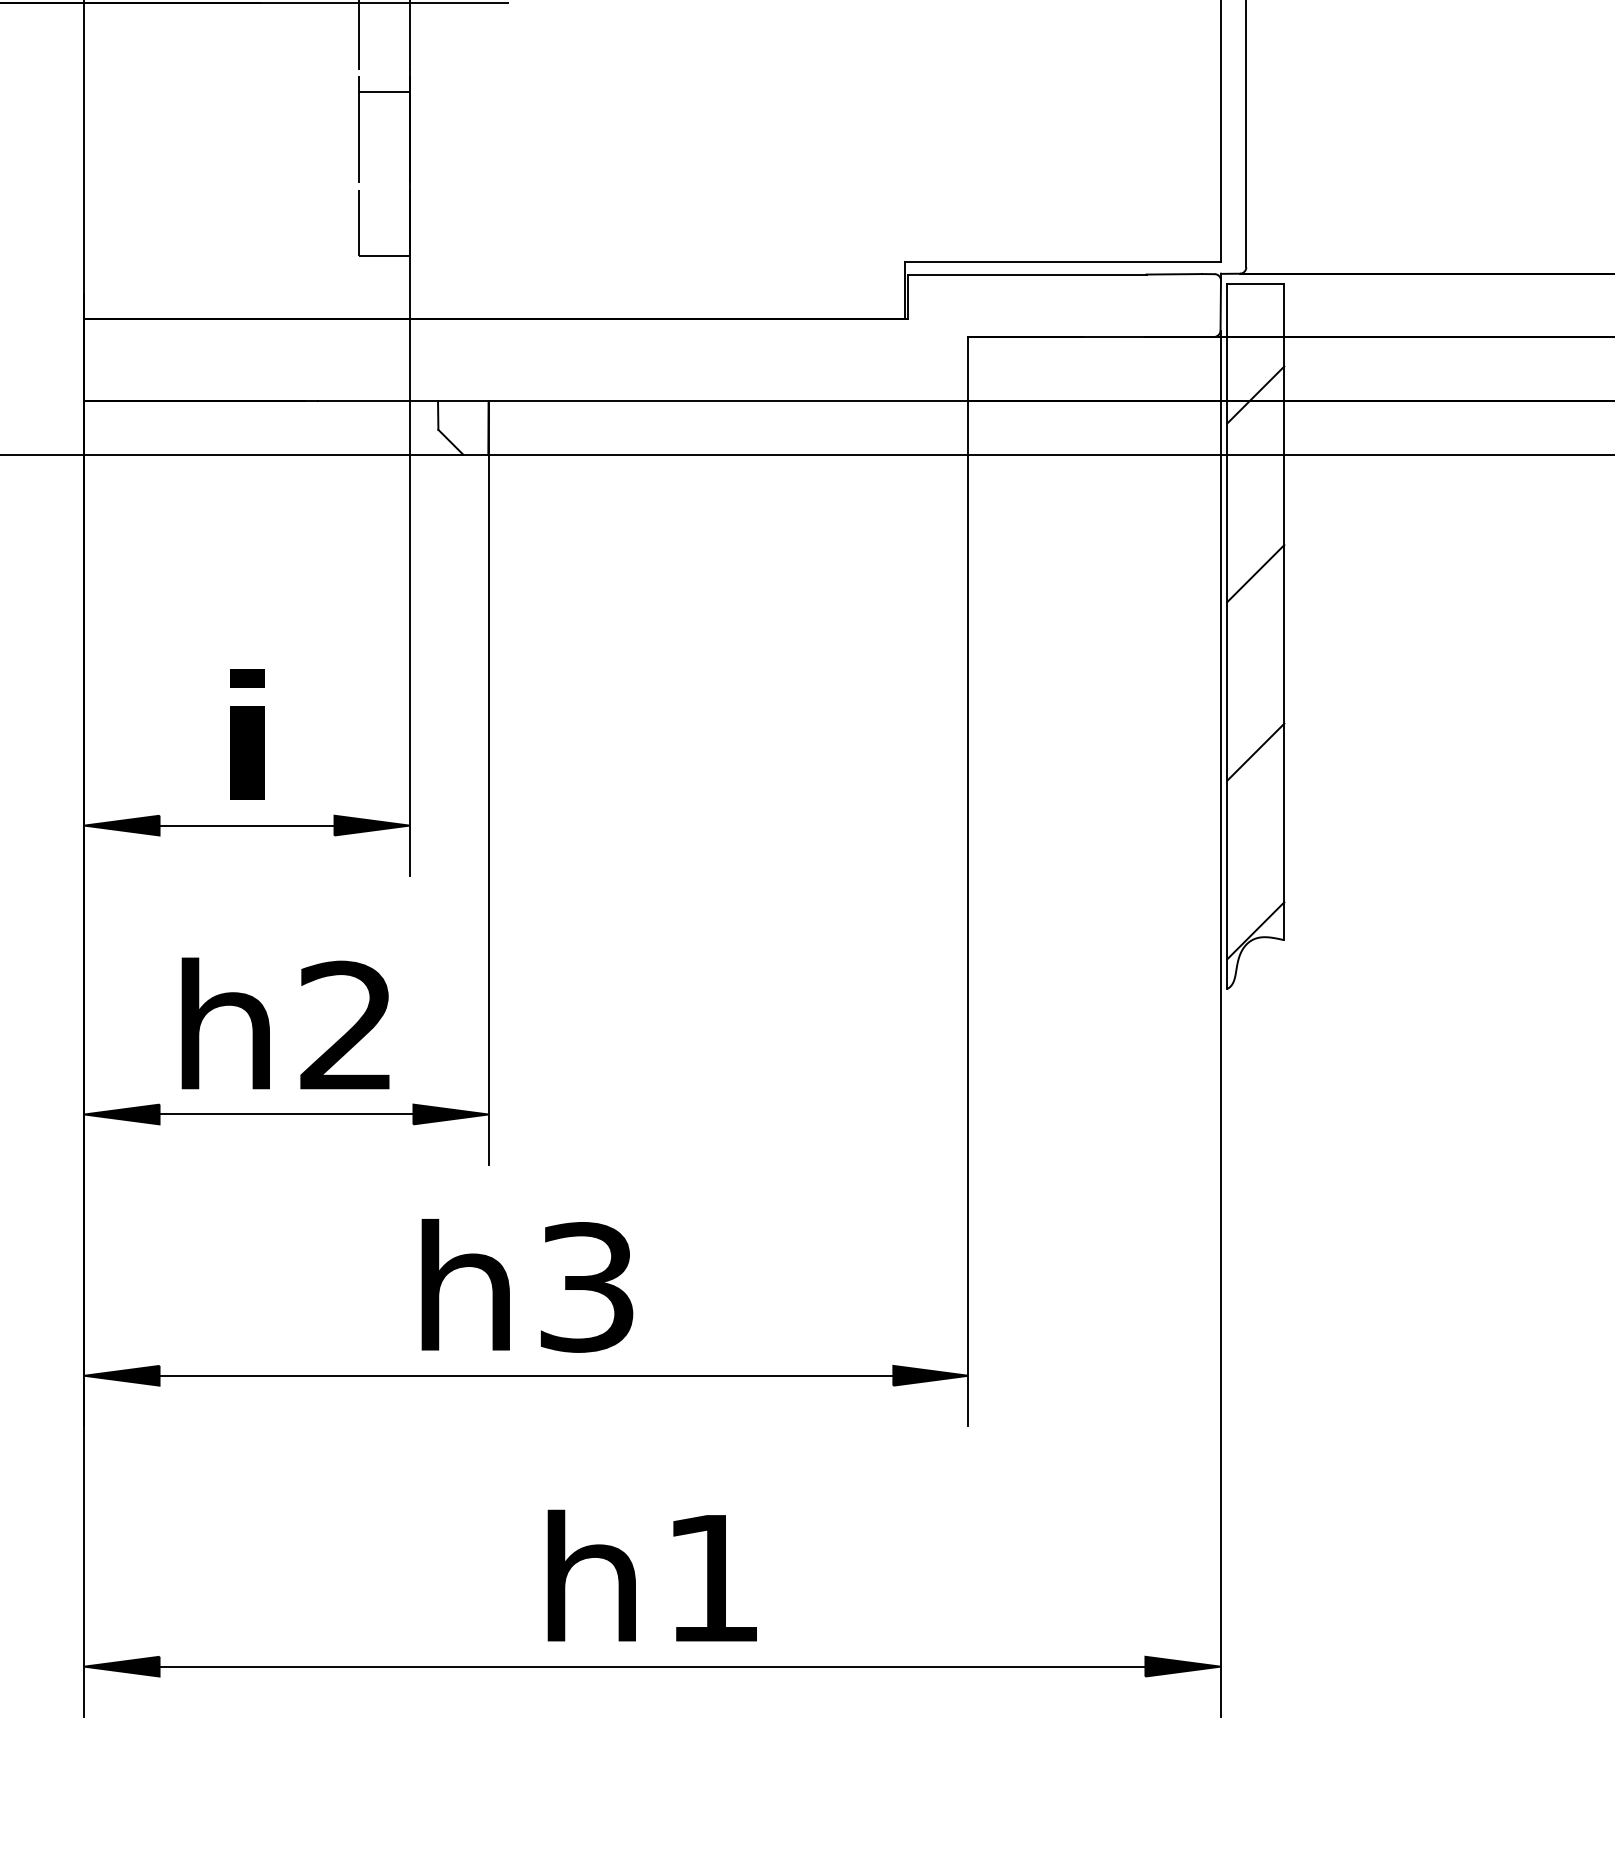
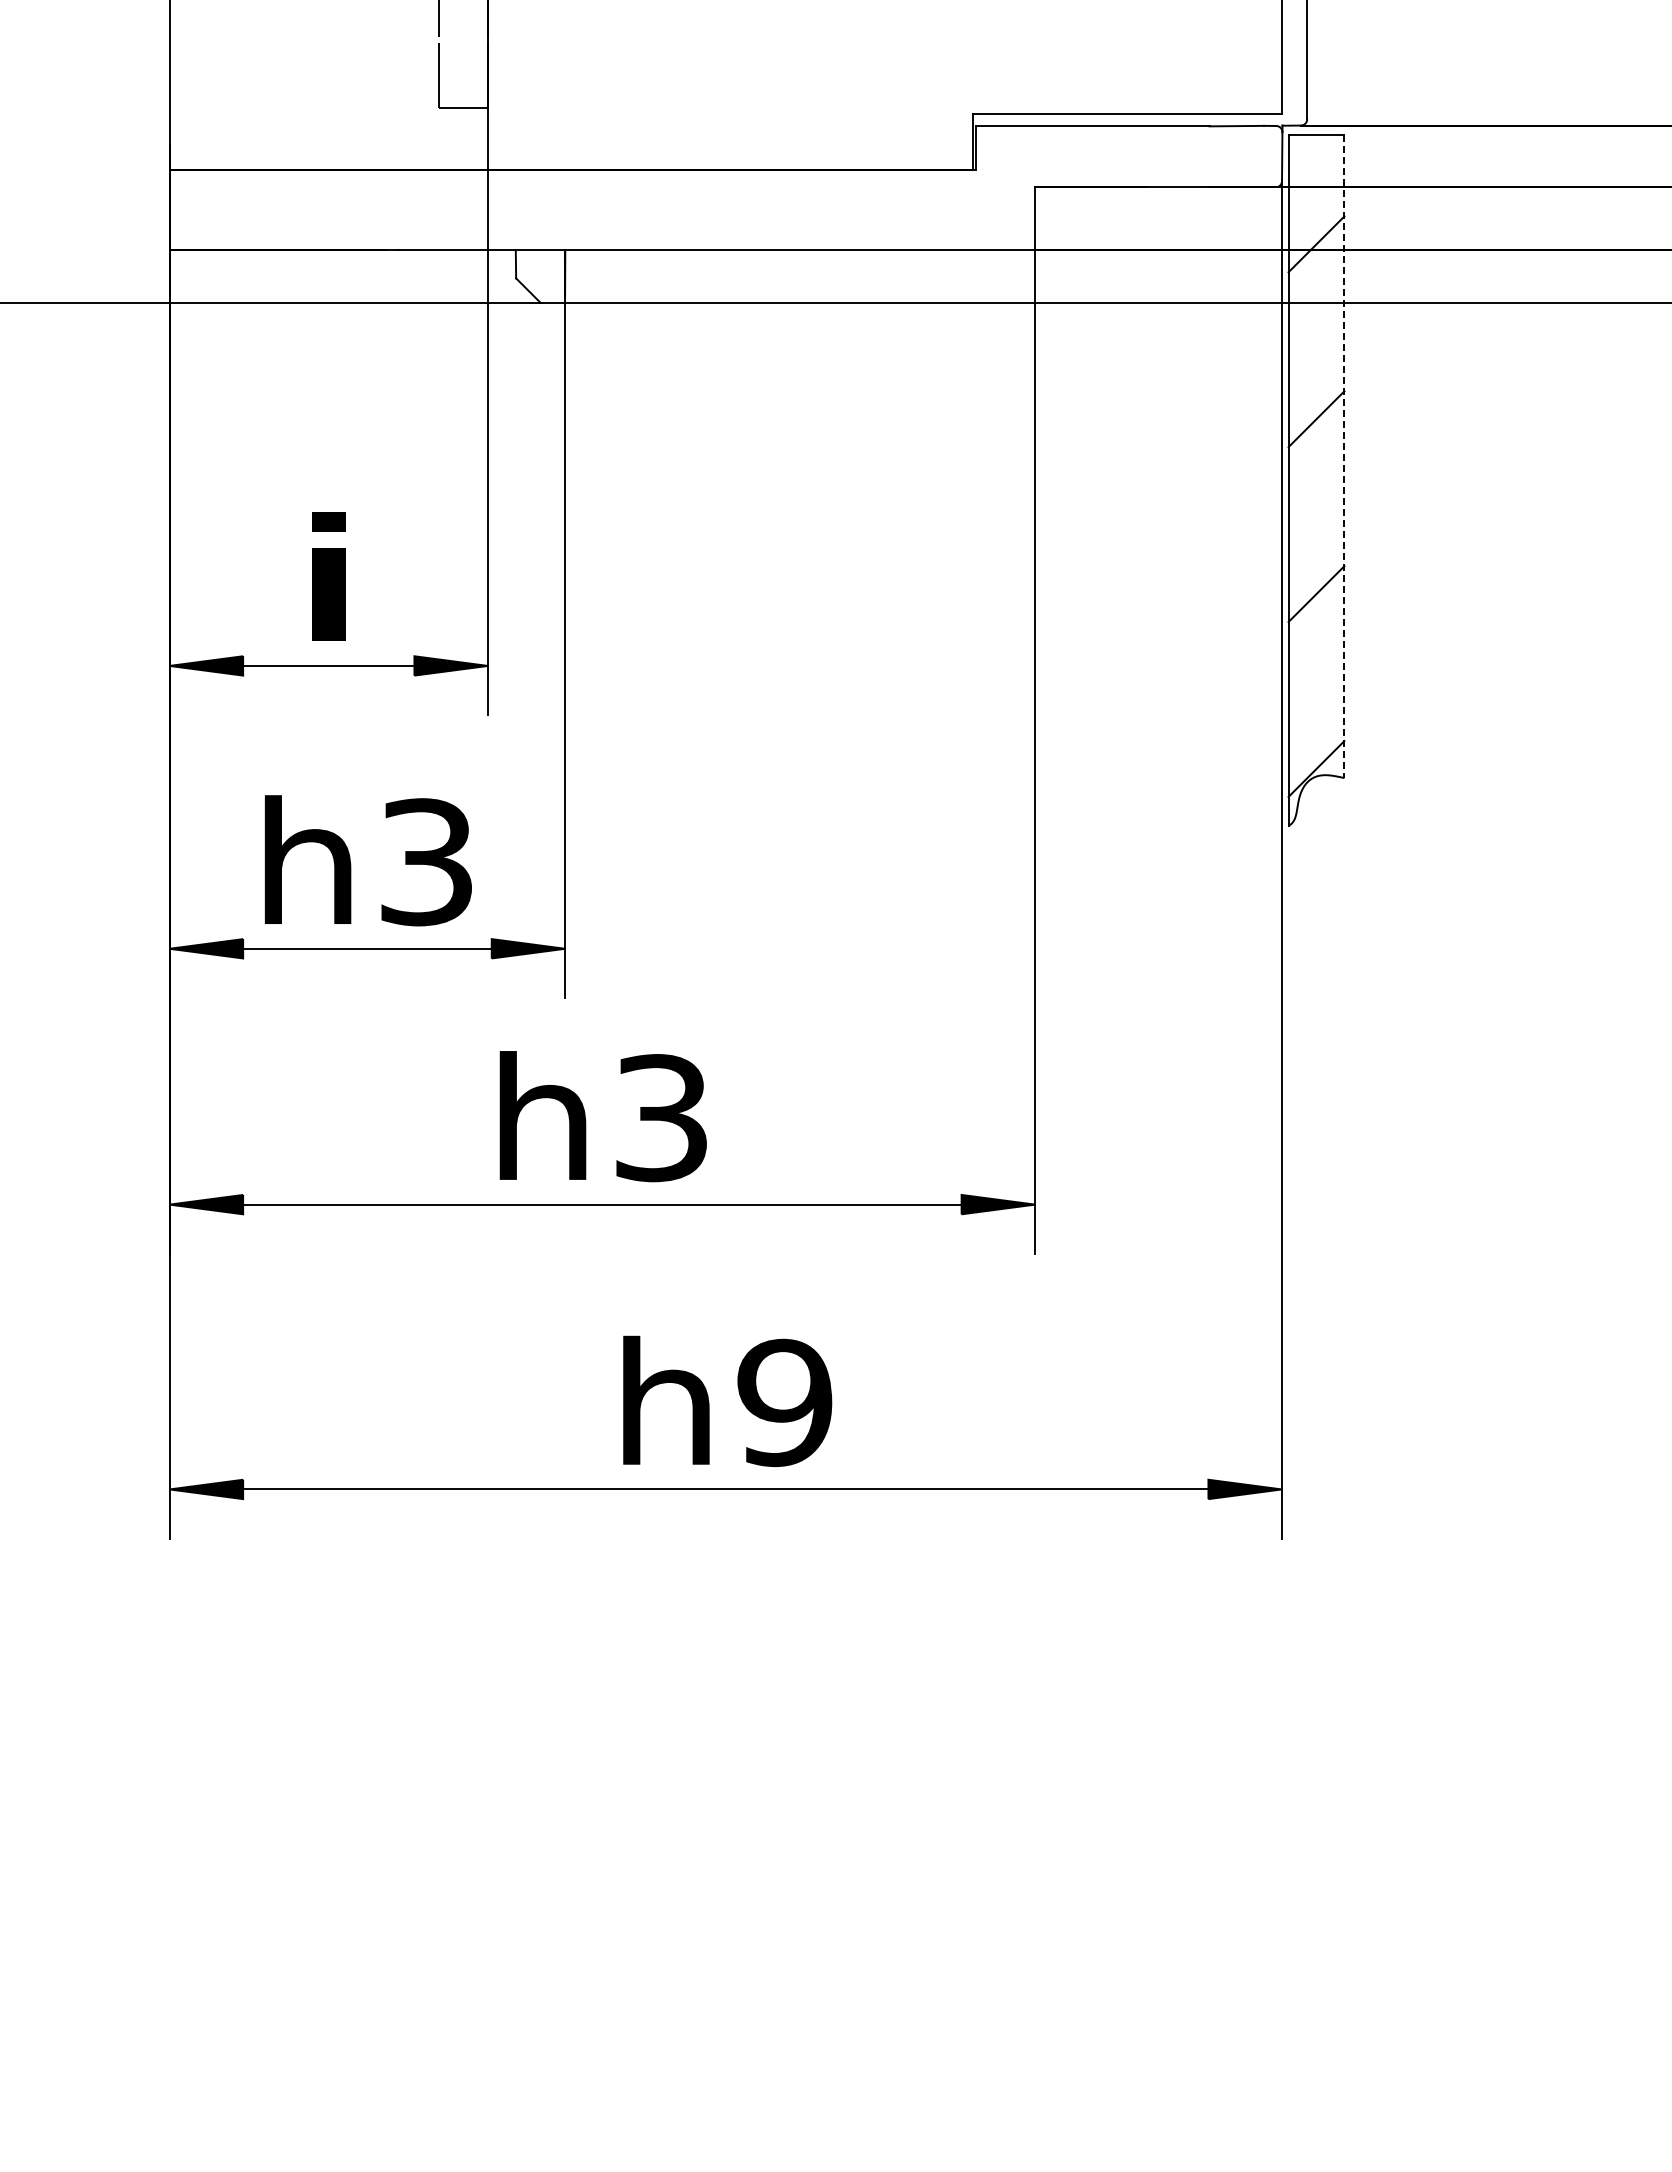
line: (1284, 612) -> (1344, 457), solid -> dashed
text: (346, 1026) -> (426, 862), h2 -> h3
text: (712, 1577) -> (784, 1402), h1 -> h9

